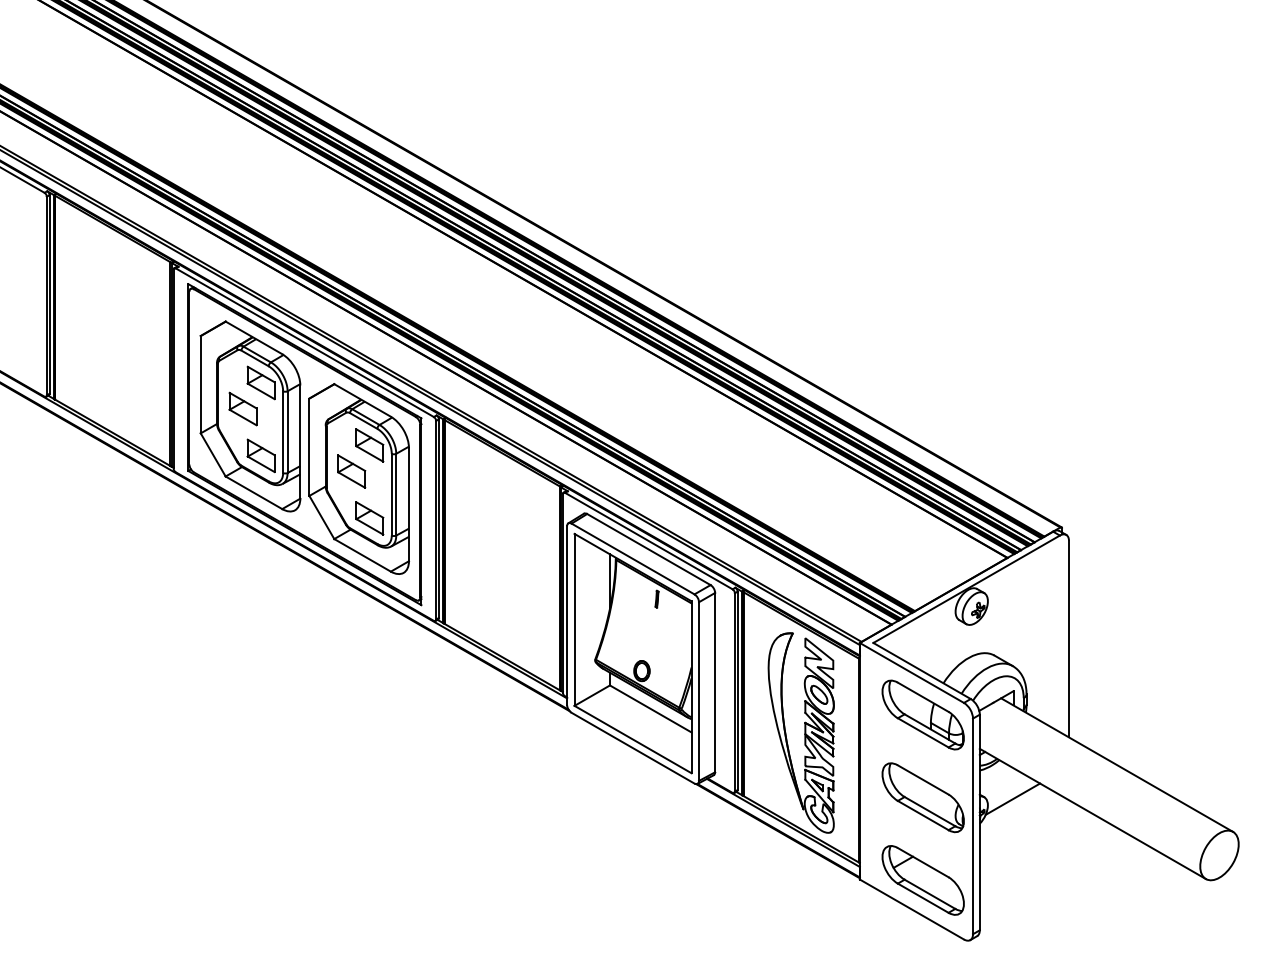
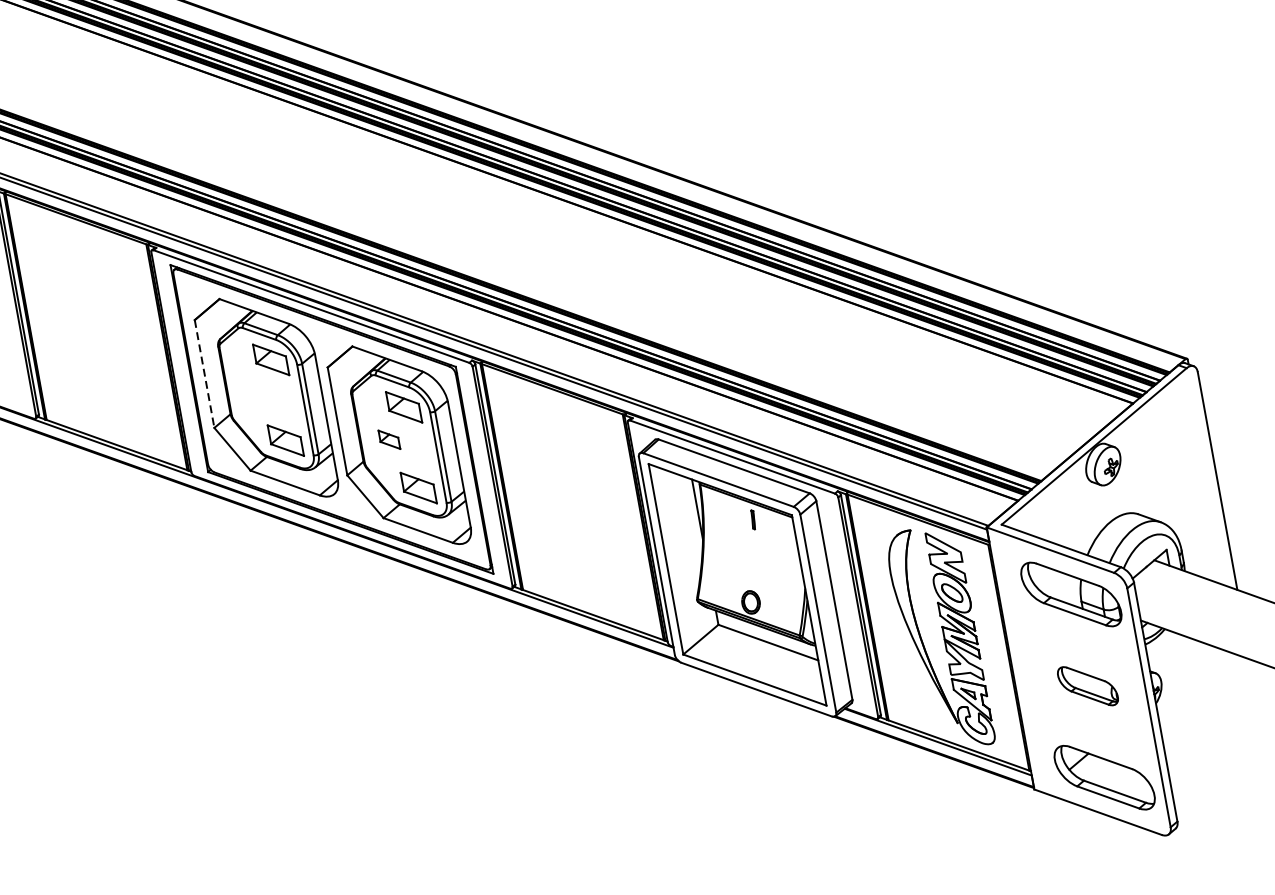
line: (200, 384) -> (204, 373), solid -> dashed
part: (242, 408) -> (255, 391), removed
part: (351, 471) -> (389, 439), size x0.6
part: (922, 797) -> (1087, 685), size x0.6
line: (1012, 798) -> (1187, 668), removed

